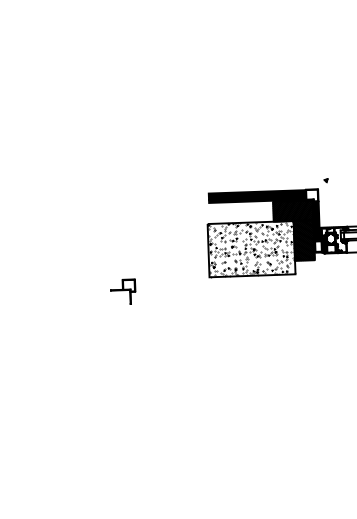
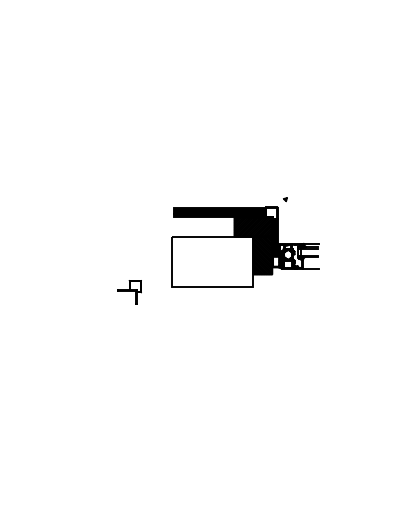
hatch: (251, 248) -> (212, 261), removed
part: (123, 292) -> (129, 292), moved

